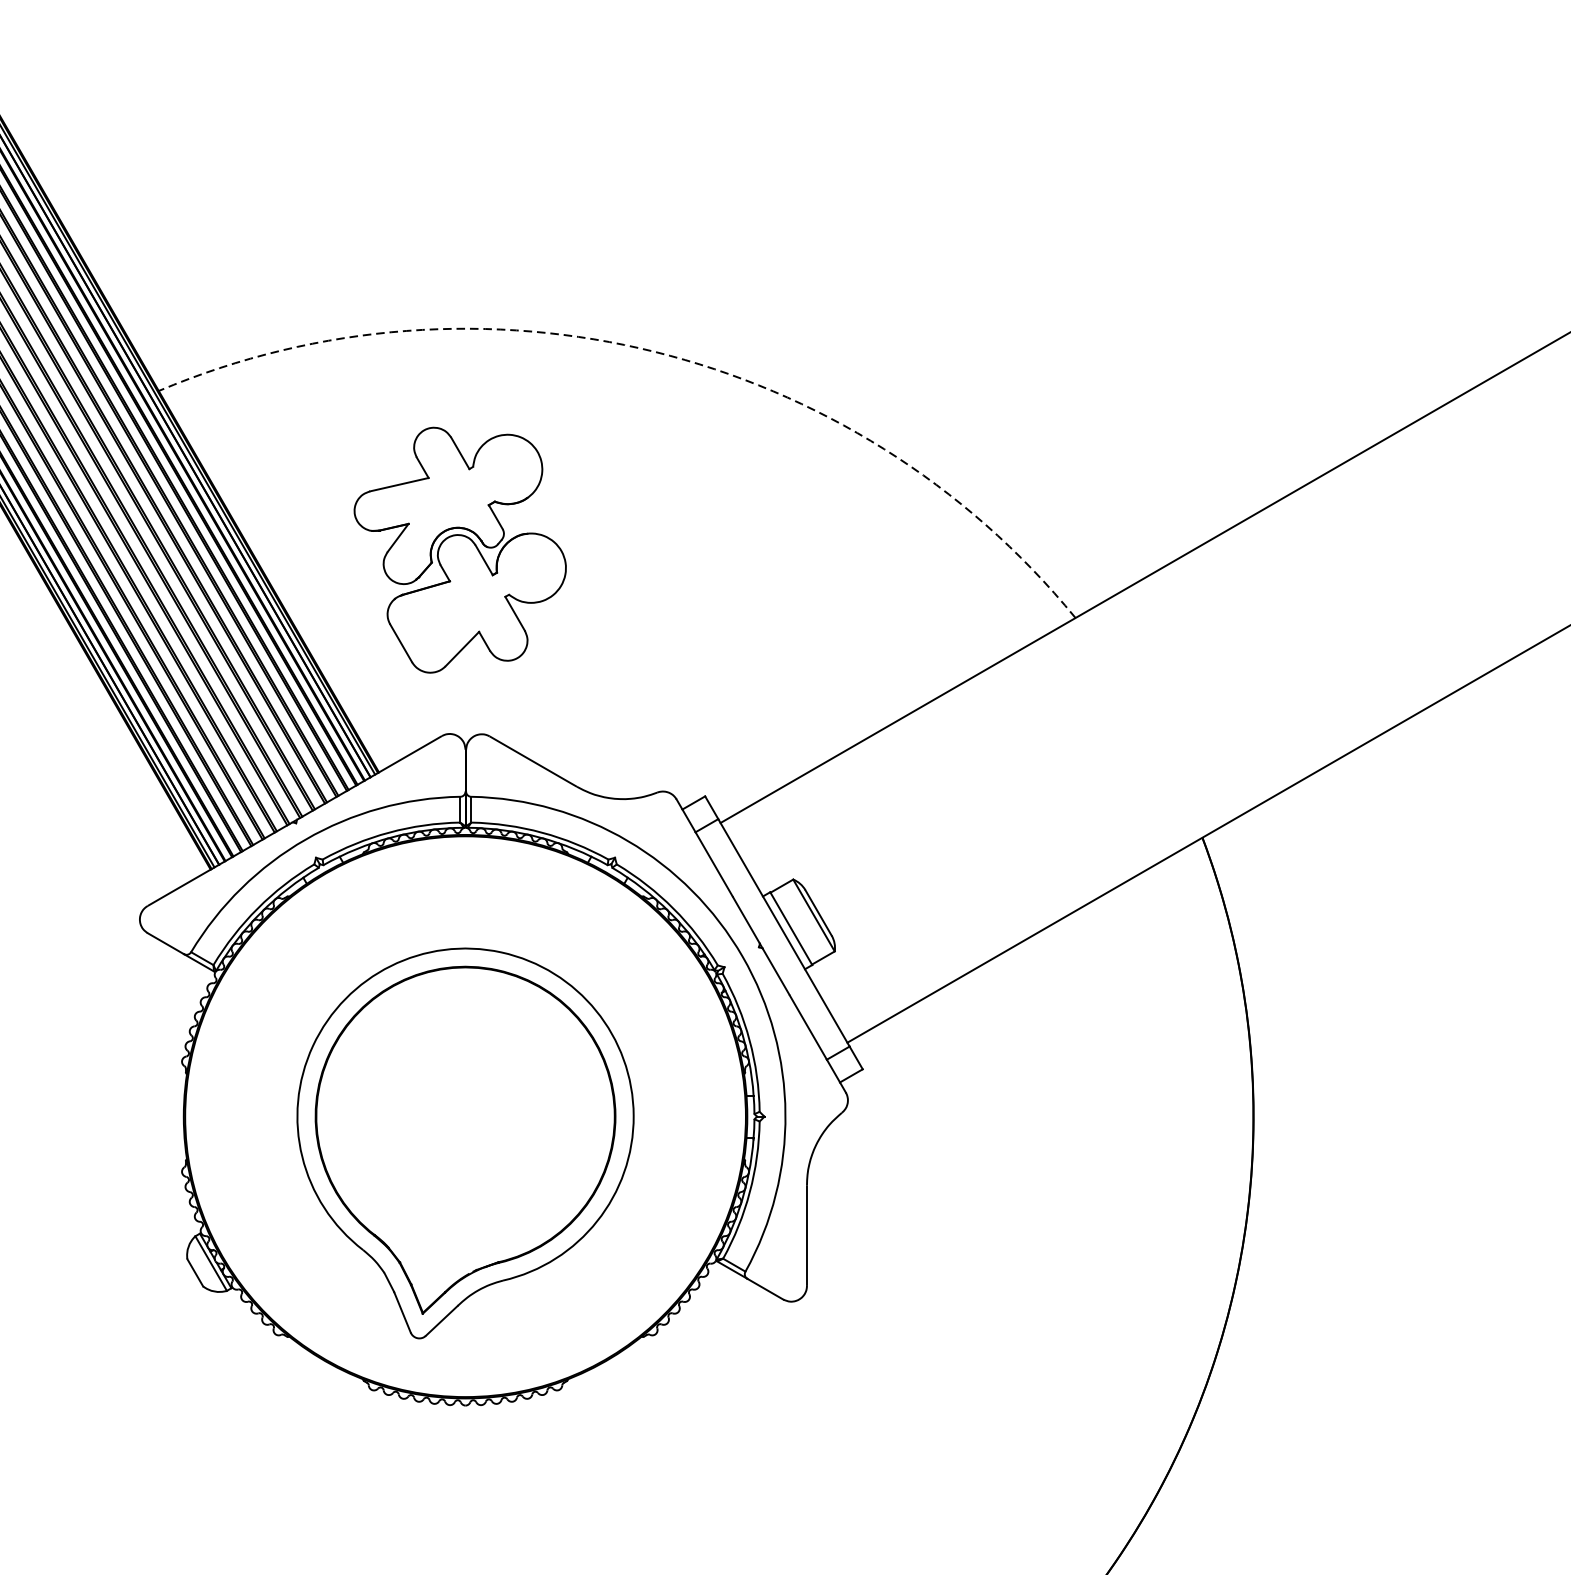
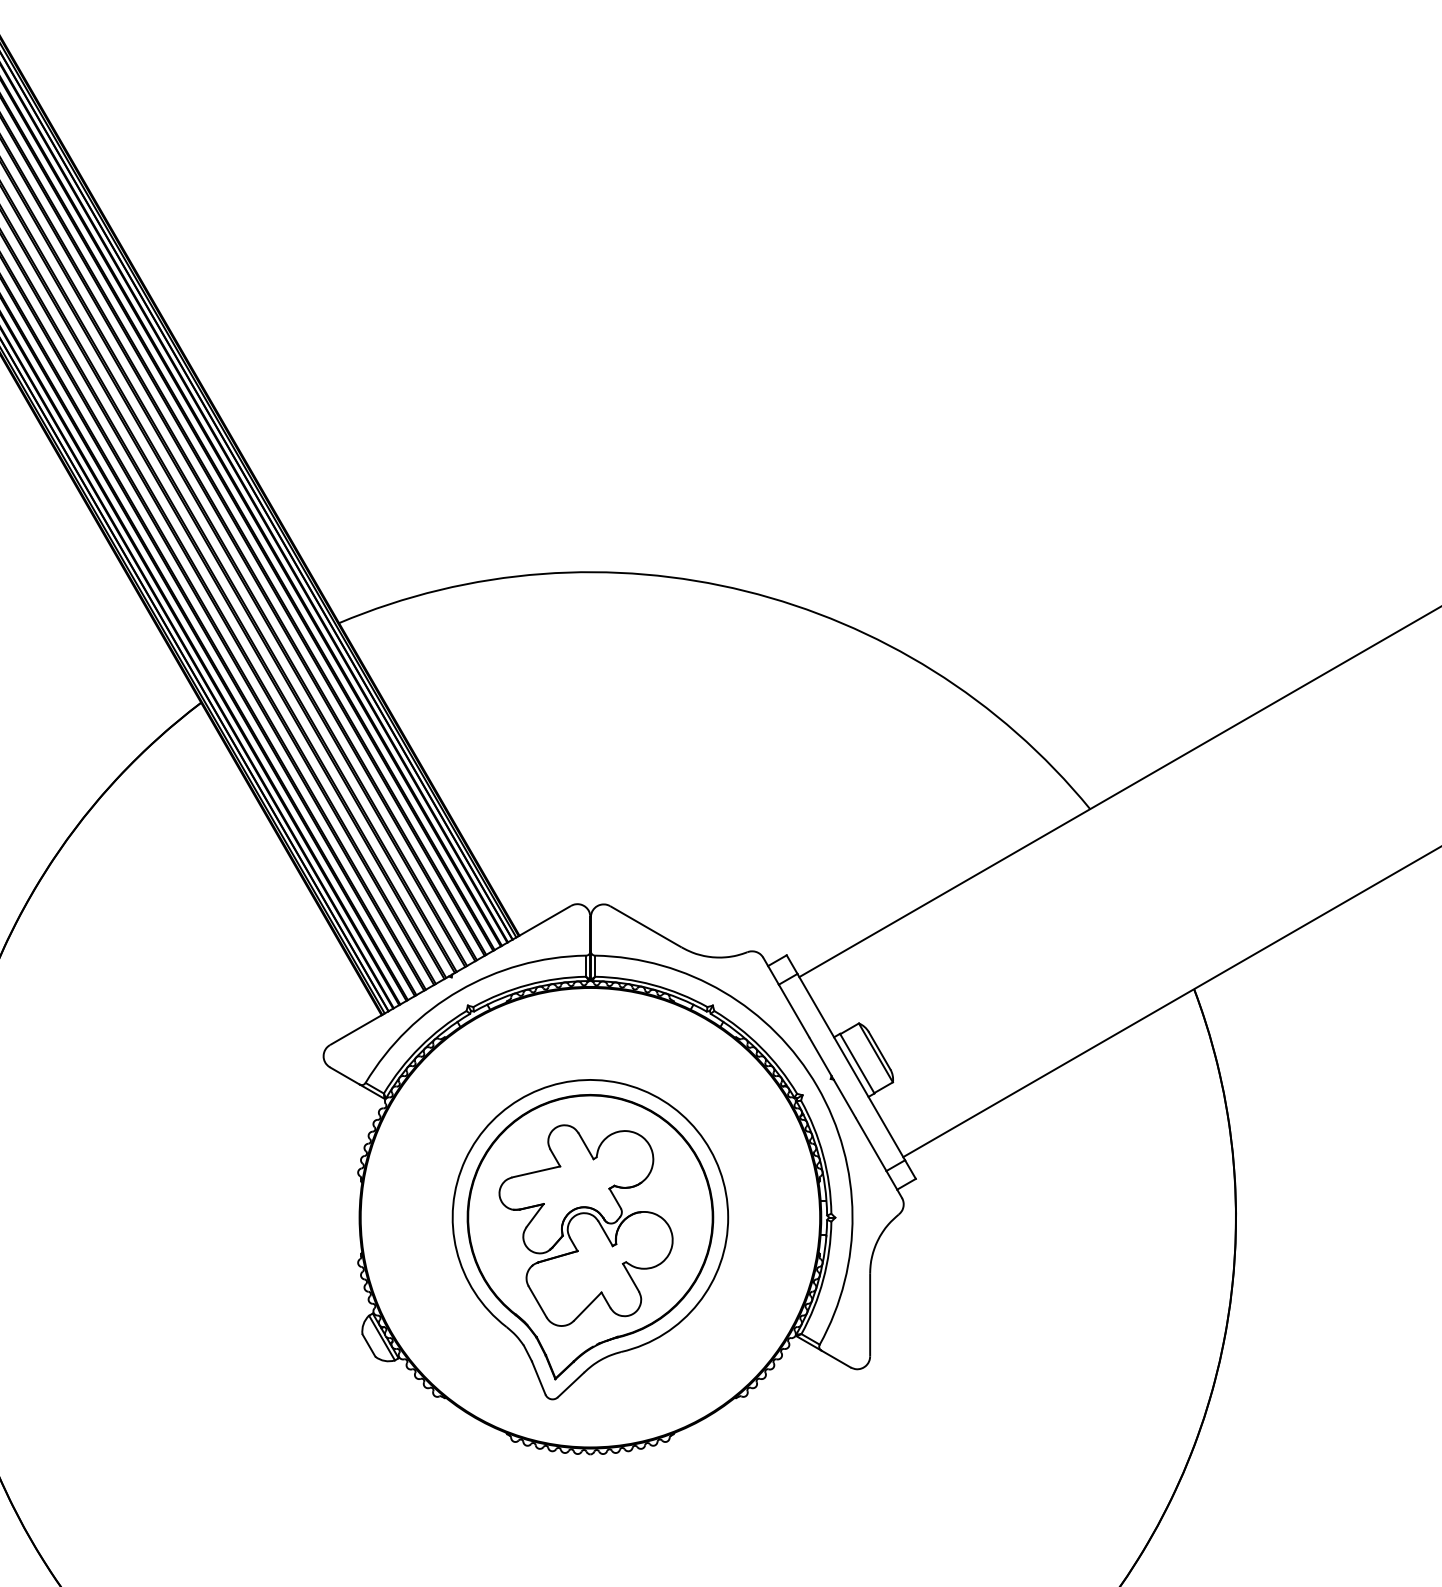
arc: (654, 352) -> (745, 591), dashed -> solid
part: (459, 550) -> (585, 1225), moved

